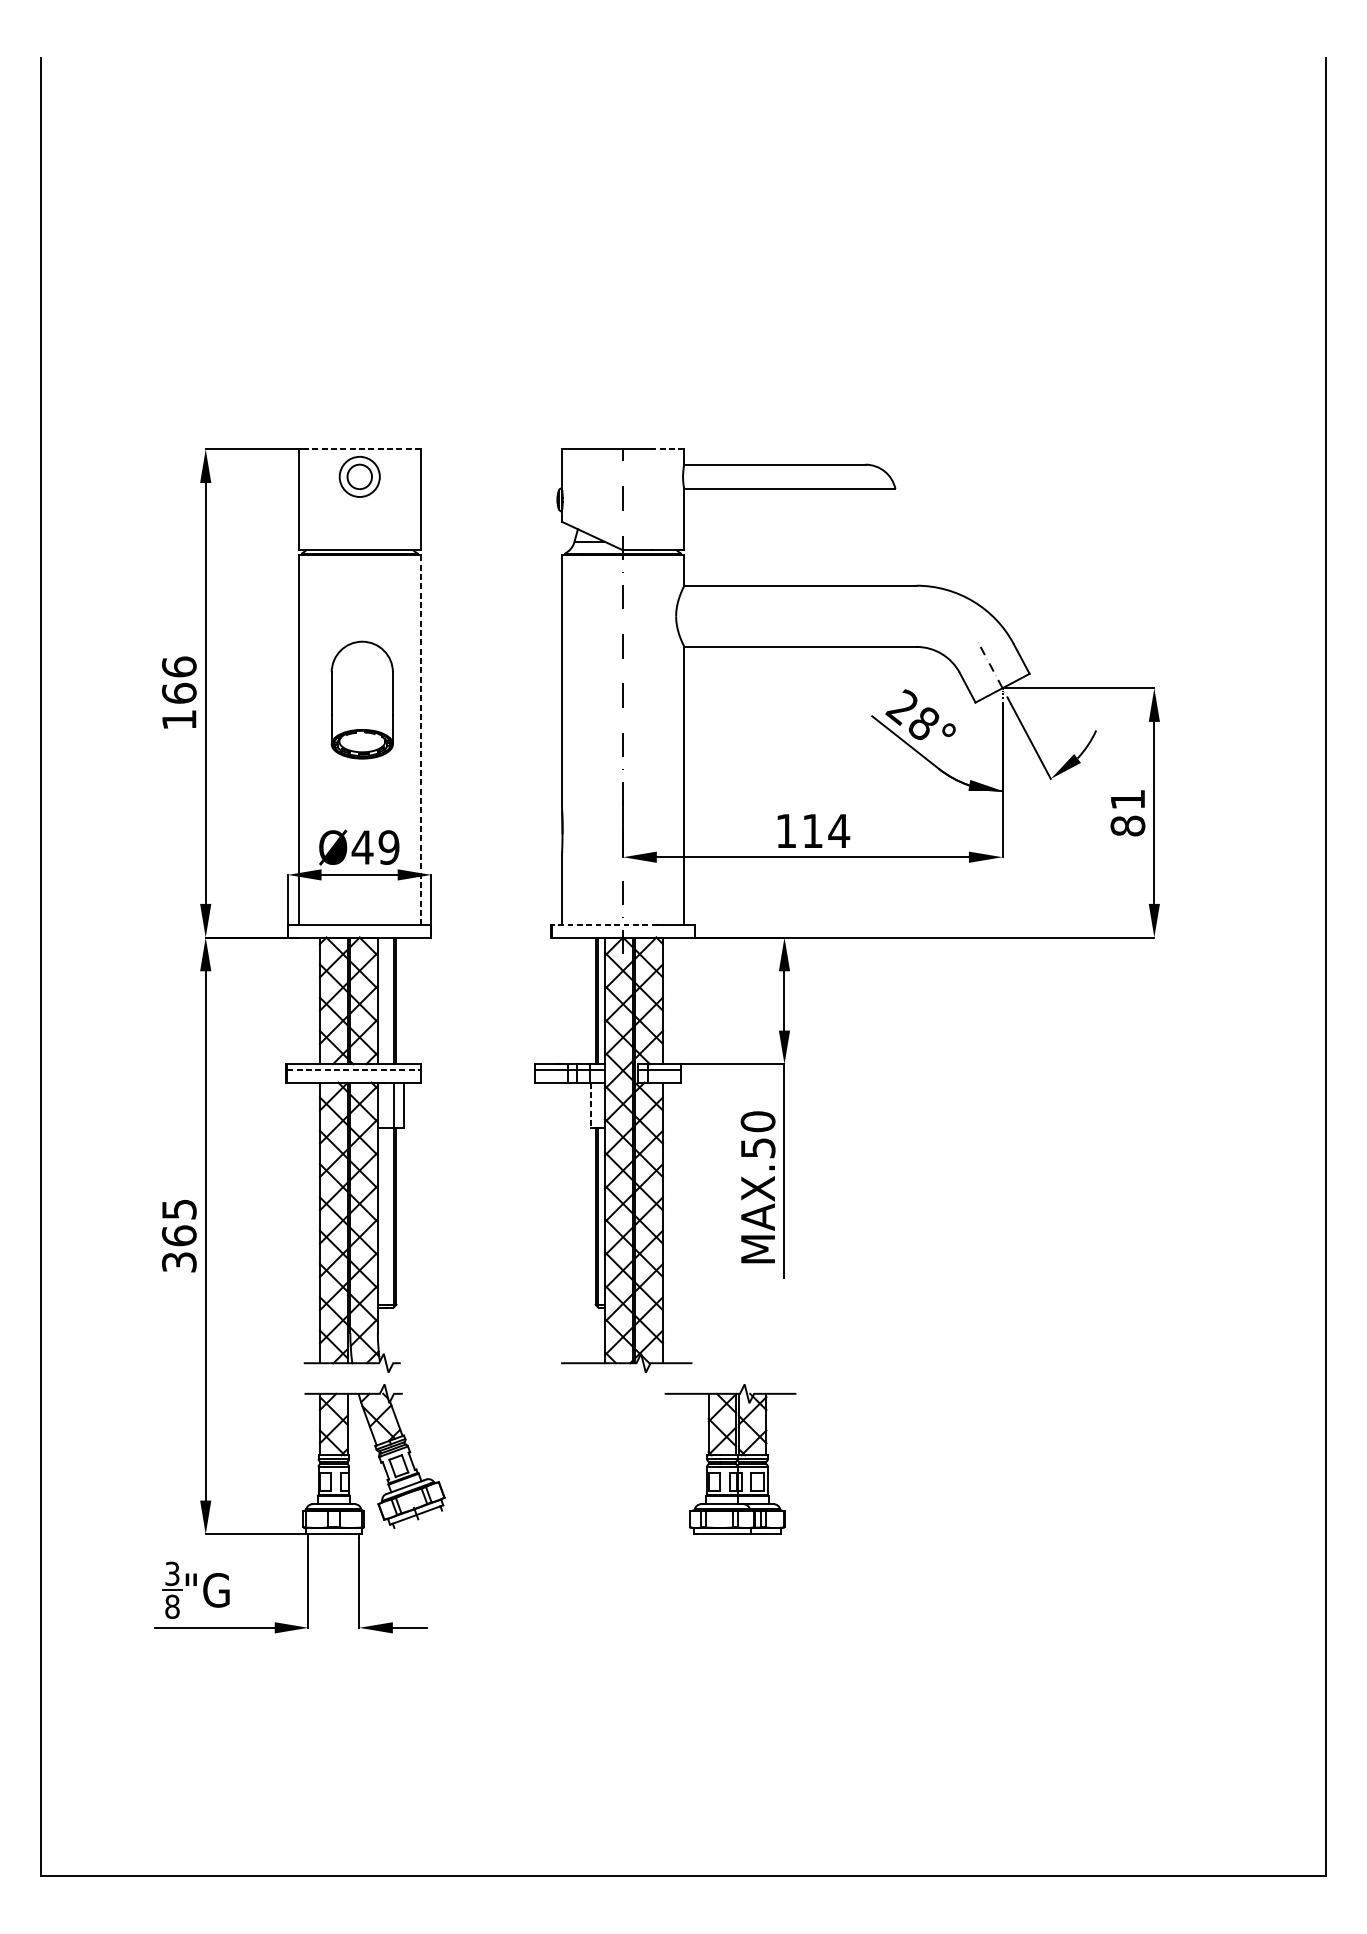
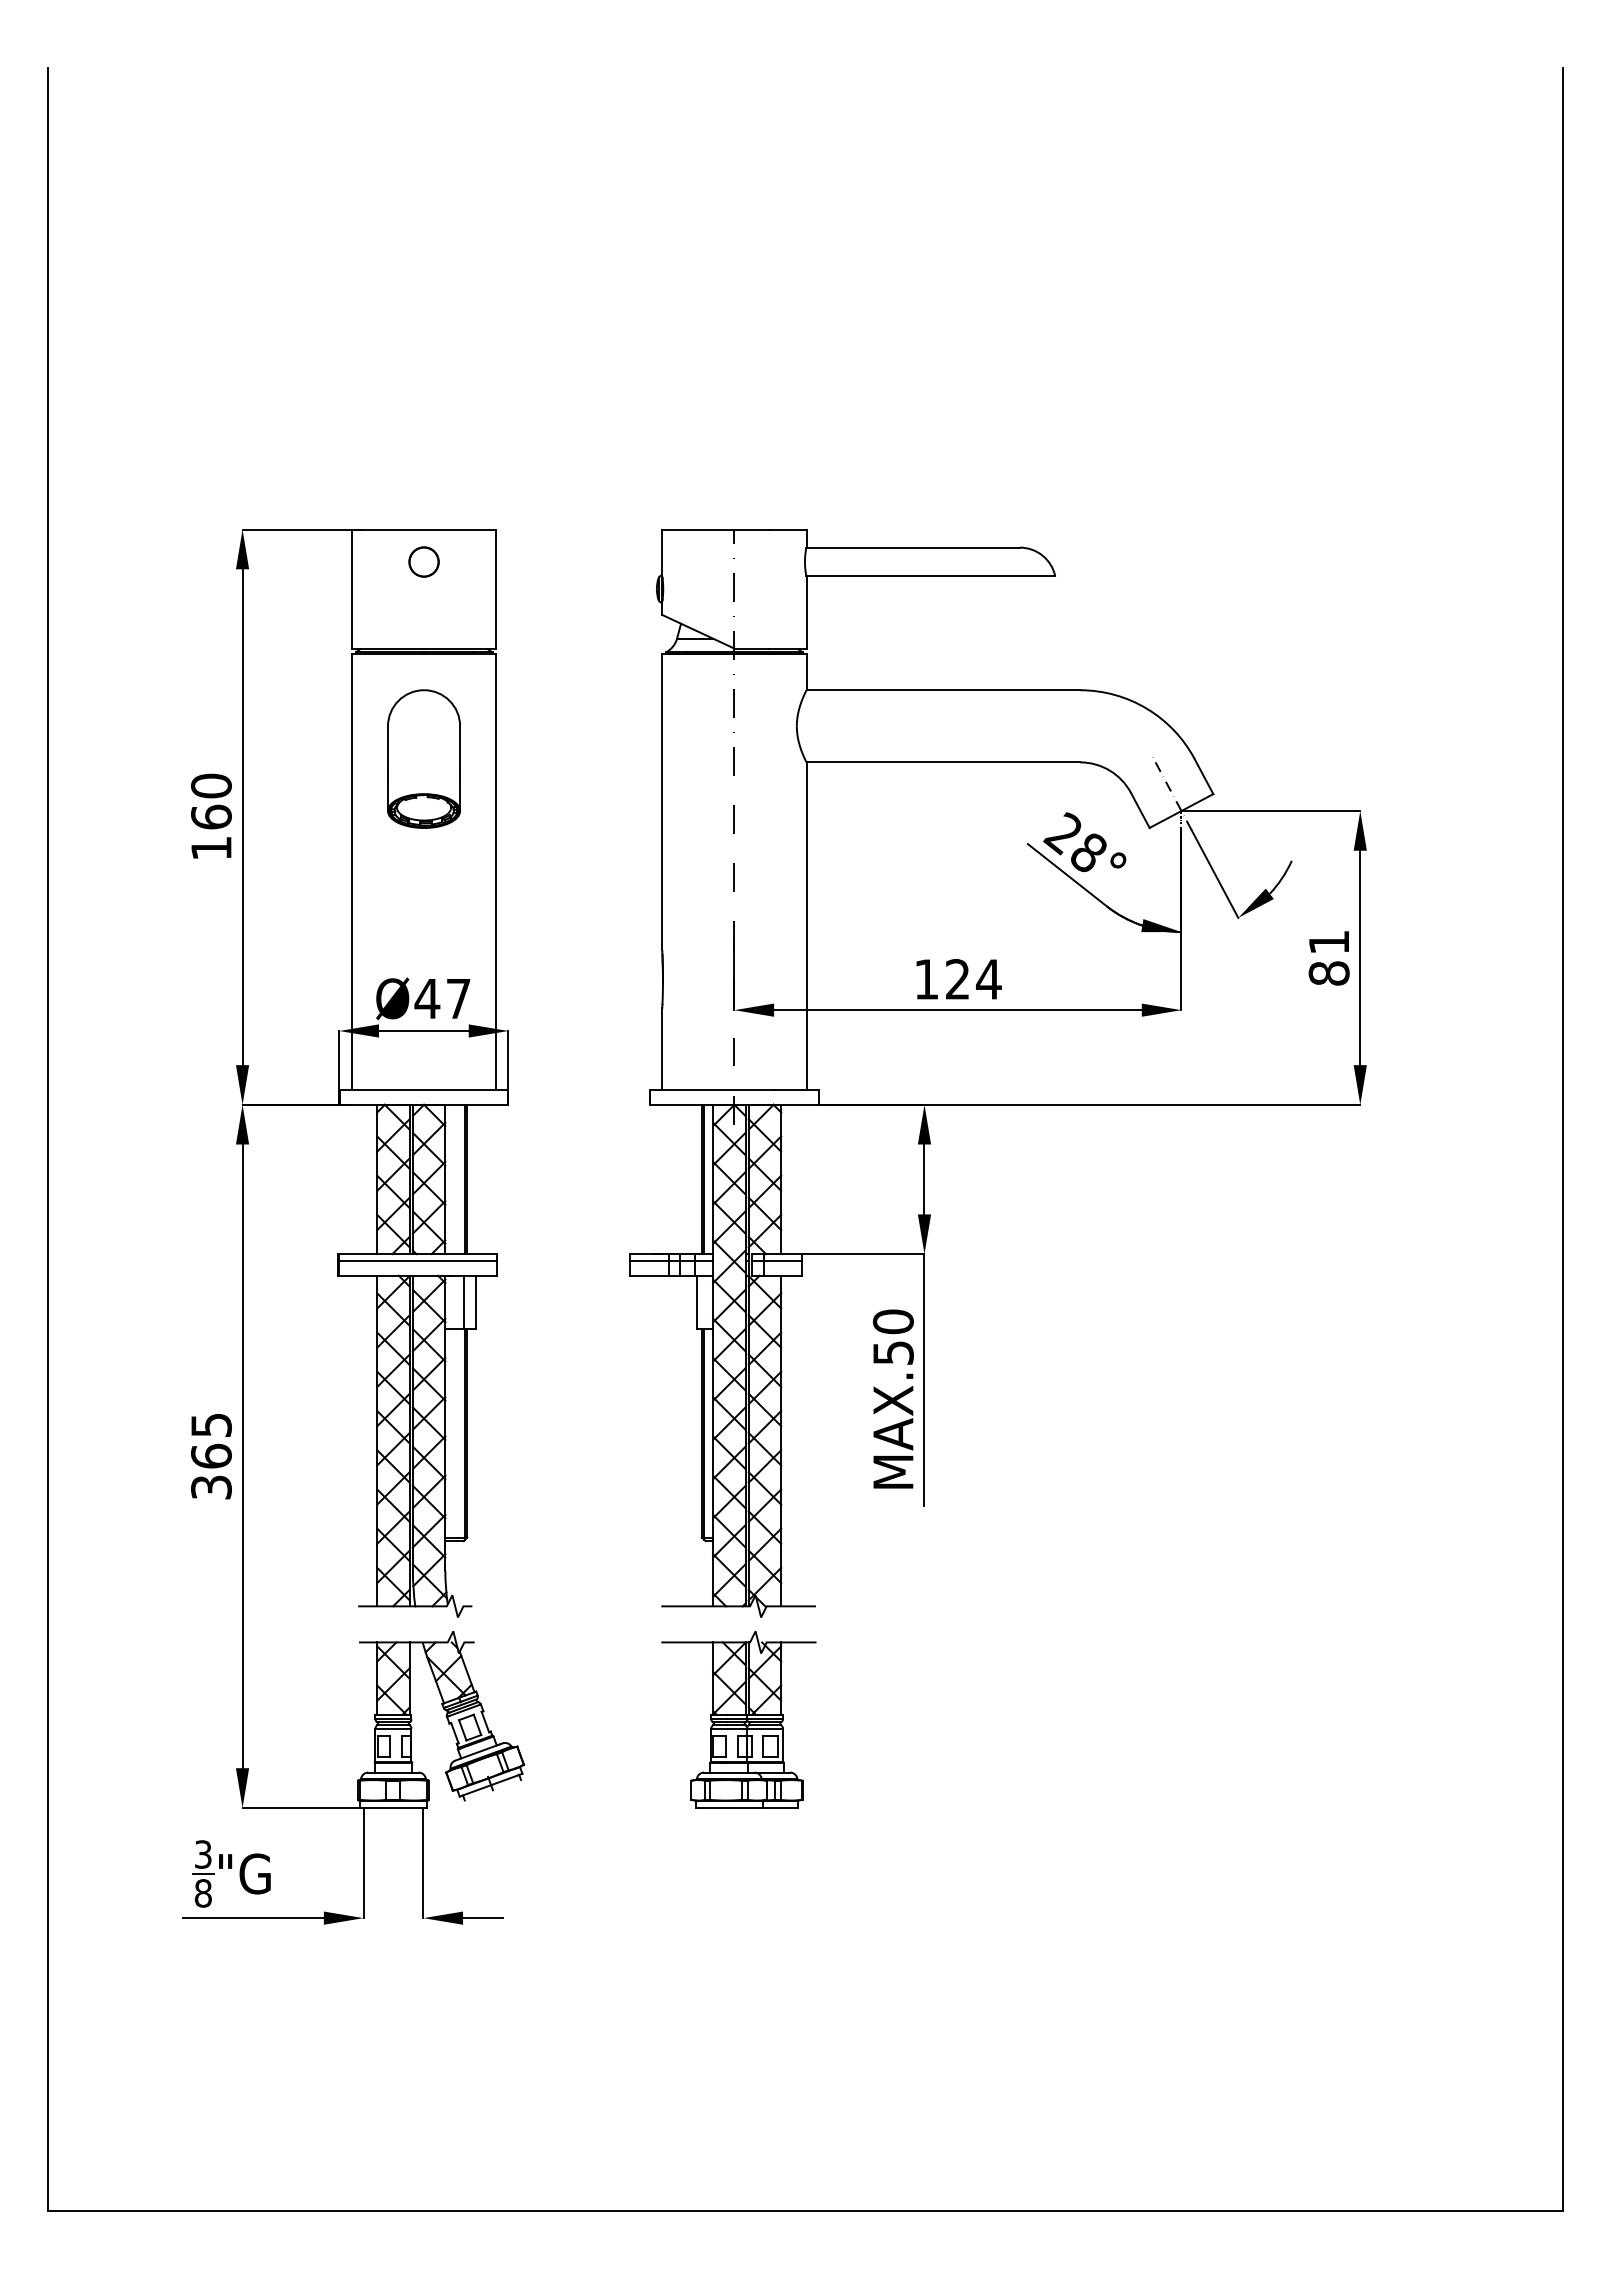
line: (363, 449) -> (428, 529), dashed -> solid
line: (668, 449) -> (787, 529), dashed -> solid
circle: (359, 476) -> (423, 561), size x0.62
text: (179, 666) -> (211, 785), 166 -> 160
part: (361, 699) -> (423, 758), moved
line: (421, 739) -> (496, 871), dashed -> solid
text: (812, 831) -> (957, 979), 114 -> 124
text: (389, 847) -> (458, 998), Ø49 -> Ø47
line: (603, 925) -> (711, 1090), dashed -> solid
line: (354, 1070) -> (417, 1261), dashed -> solid
line: (590, 1105) -> (696, 1302), dashed -> solid
part: (730, 1459) -> (738, 1719), moved

